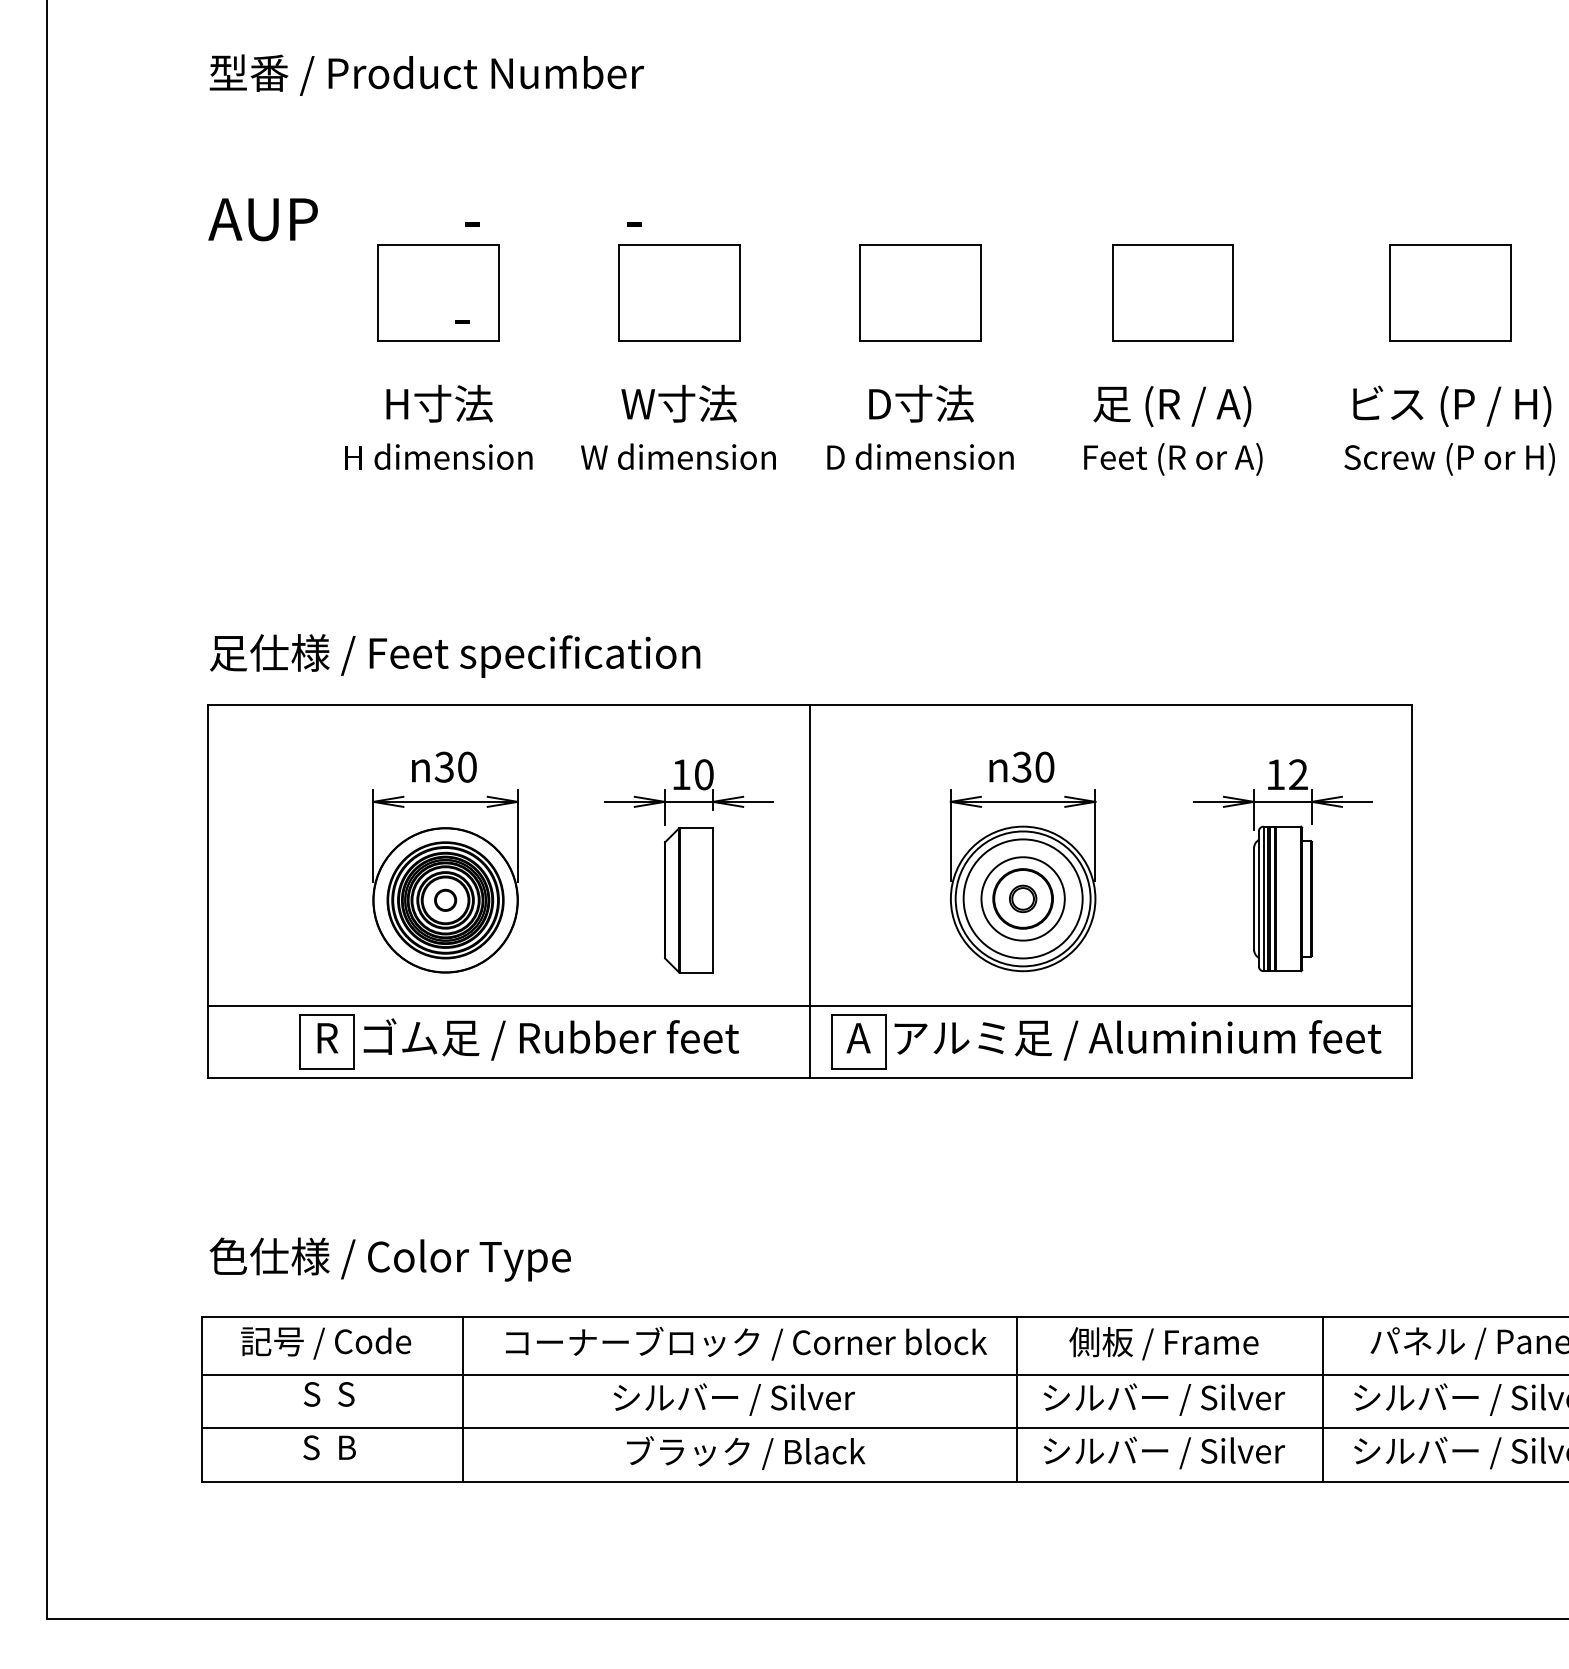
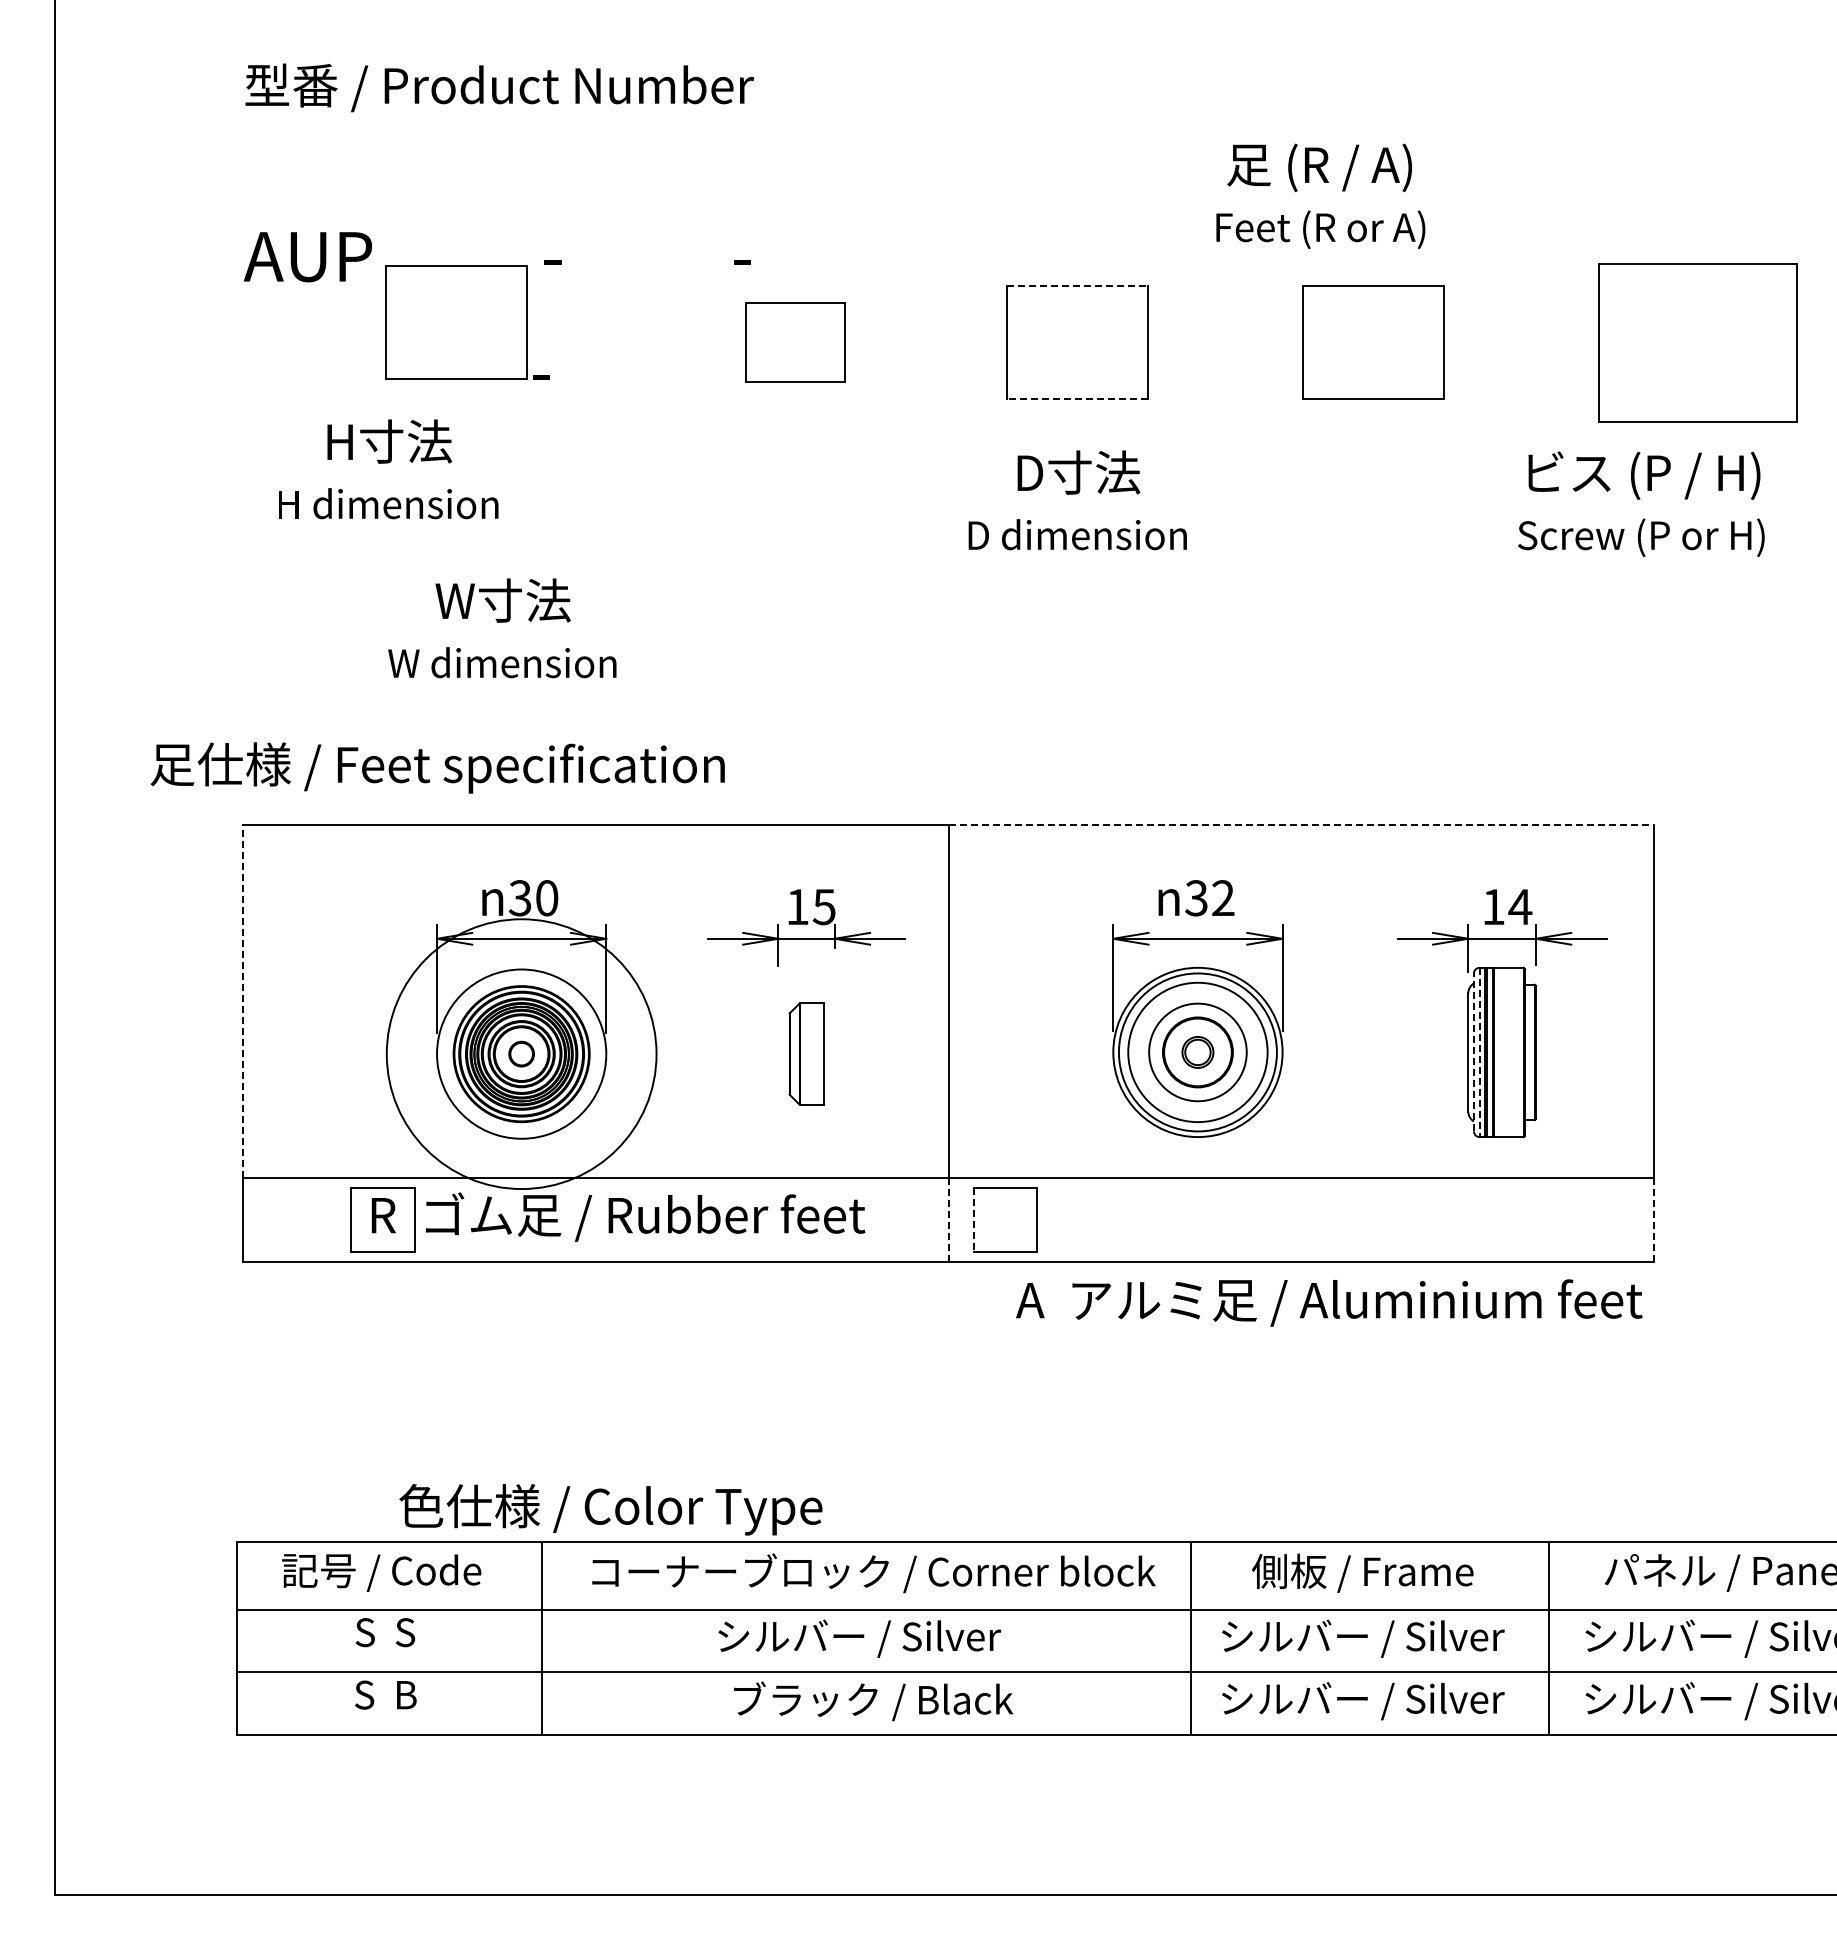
line: (920, 244) -> (1077, 286), solid -> dashed
part: (438, 292) -> (456, 322), moved
part: (679, 292) -> (795, 342), size x0.7
part: (1450, 292) -> (1698, 342), size x1.4
line: (920, 341) -> (1077, 399), solid -> dashed
text: (438, 427) -> (388, 469), moved
text: (678, 427) -> (502, 628), moved
text: (1173, 430) -> (1320, 196), moved
text: (1449, 430) -> (1641, 504), moved
text: (454, 655) -> (437, 767), moved
line: (1111, 705) -> (1301, 825), solid -> dashed
text: (1044, 767) -> (1223, 898), 30 -> 32
text: (703, 774) -> (823, 906), 10 -> 15
text: (1298, 774) -> (1520, 906), 12 -> 14
line: (208, 855) -> (243, 1001), solid -> dashed
line: (1258, 898) -> (1473, 1052), solid -> dashed
line: (1263, 898) -> (1479, 1052), solid -> dashed
circle: (445, 899) -> (521, 1053), size x1.6
part: (688, 899) -> (806, 1053), size x0.6
text: (1114, 1039) -> (1329, 1302), moved
line: (810, 1042) -> (948, 1220), solid -> dashed
line: (831, 1042) -> (973, 1220), solid -> dashed
line: (1412, 1042) -> (1653, 1220), solid -> dashed
text: (389, 1259) -> (610, 1509), moved

